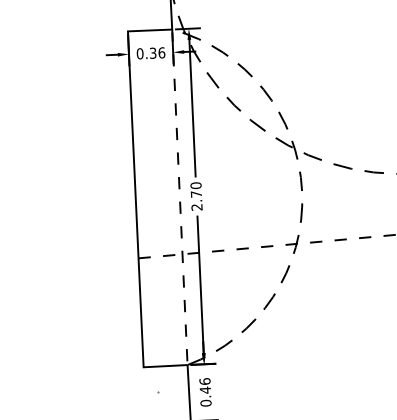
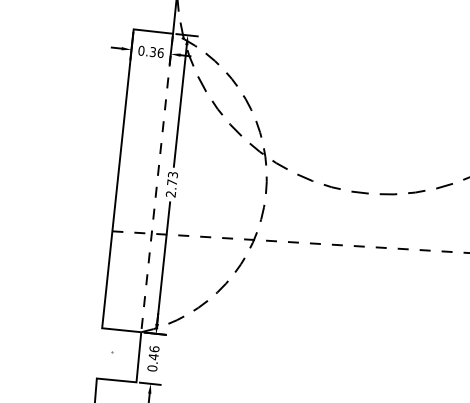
text: (195, 185) -> (172, 174), 2.70 -> 2.73

